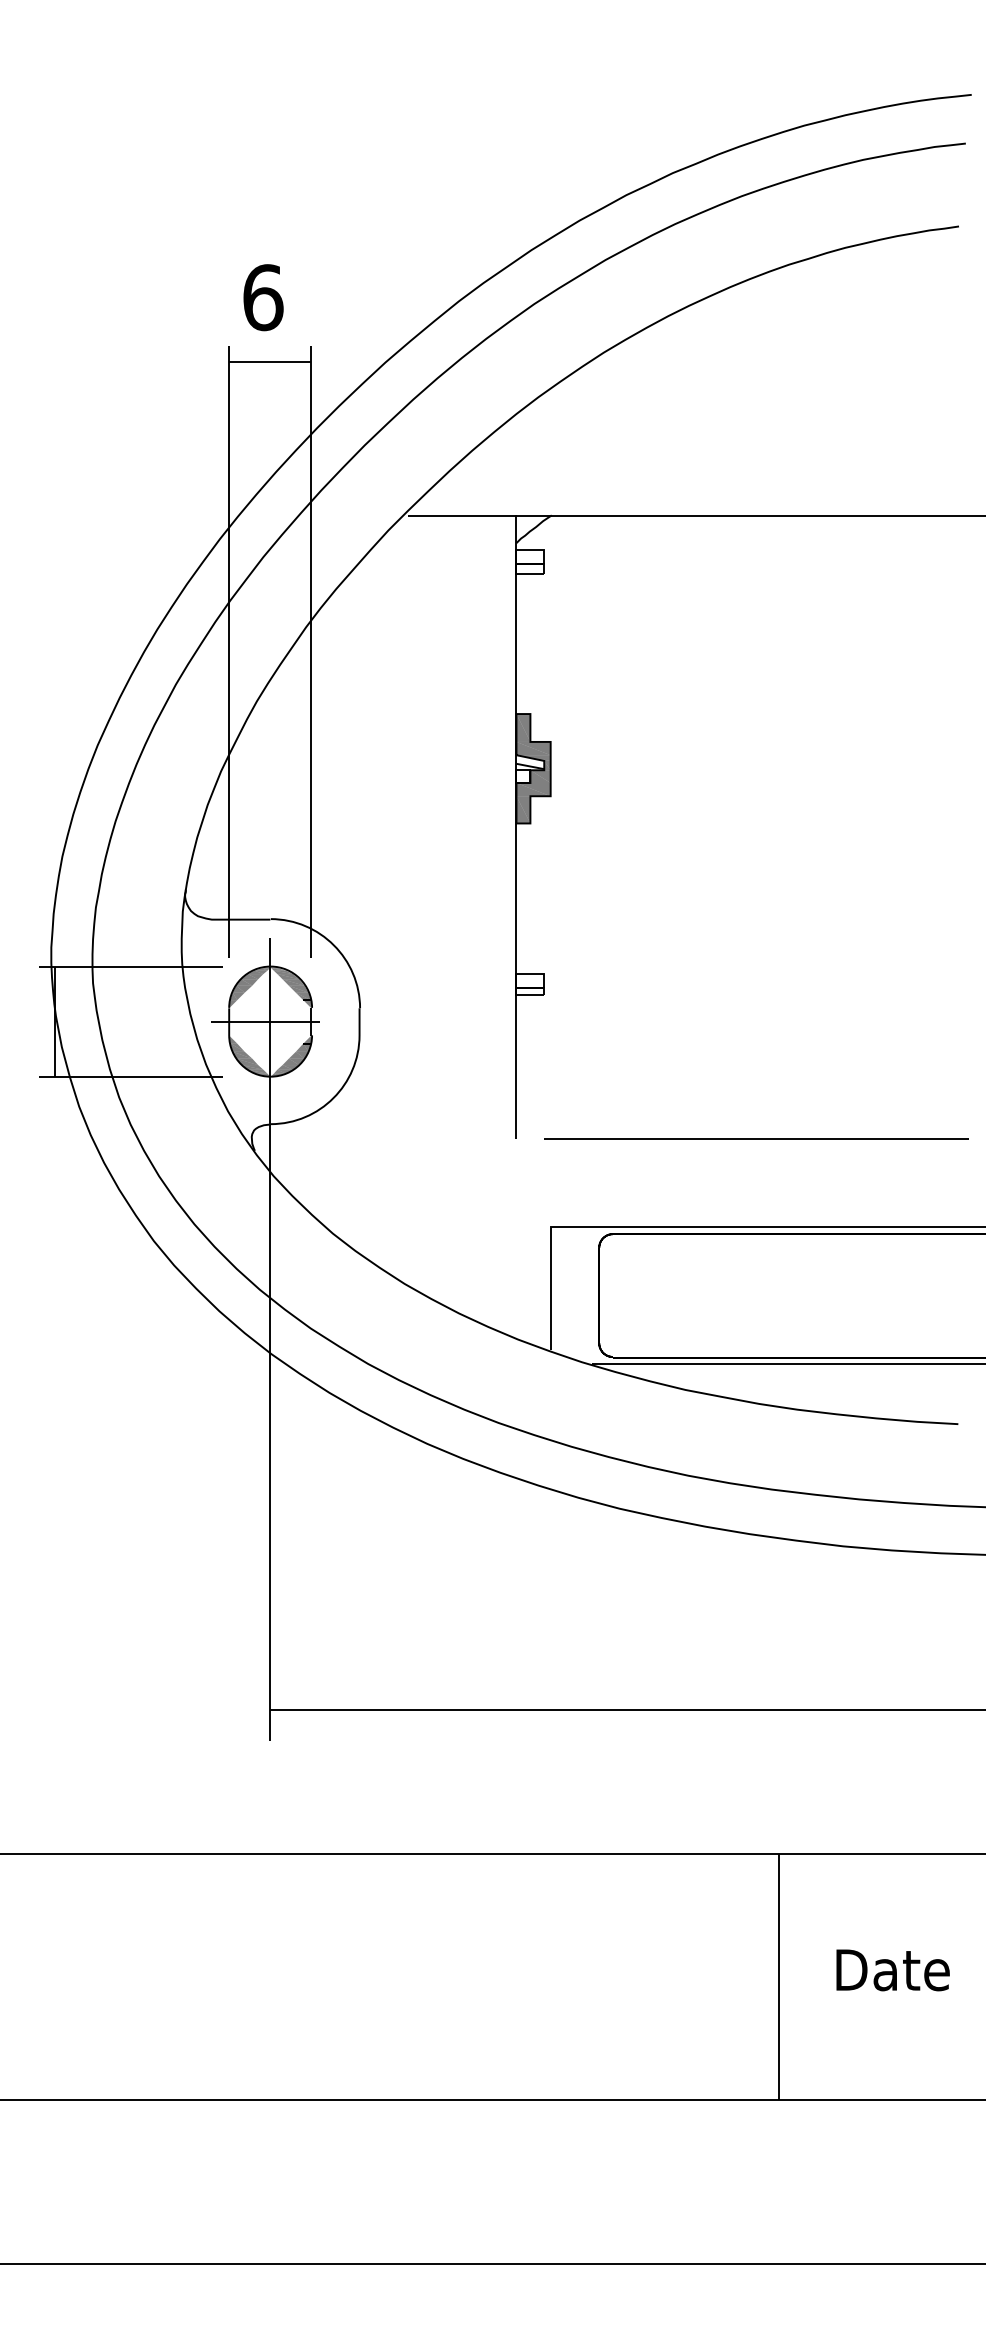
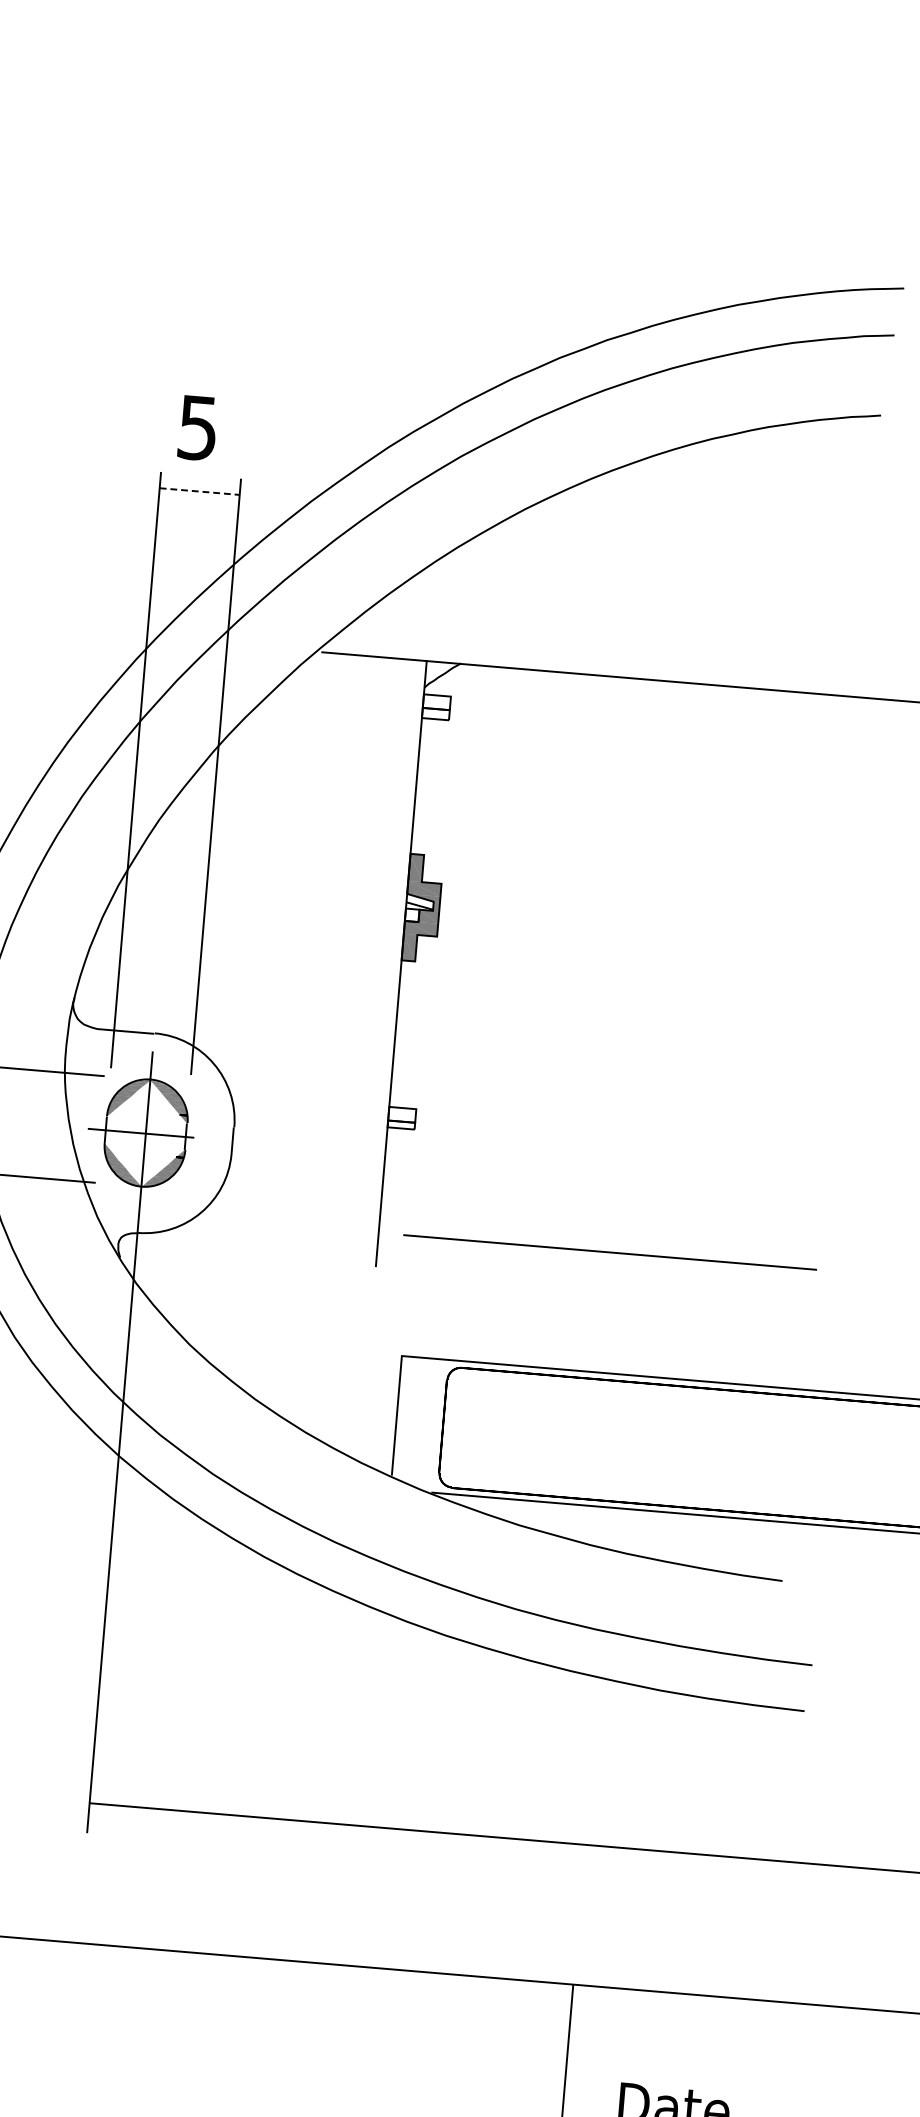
text: (263, 297) -> (198, 427), 6 -> 5
line: (270, 362) -> (199, 491), solid -> dashed
line: (756, 1138) -> (610, 1252), moved

